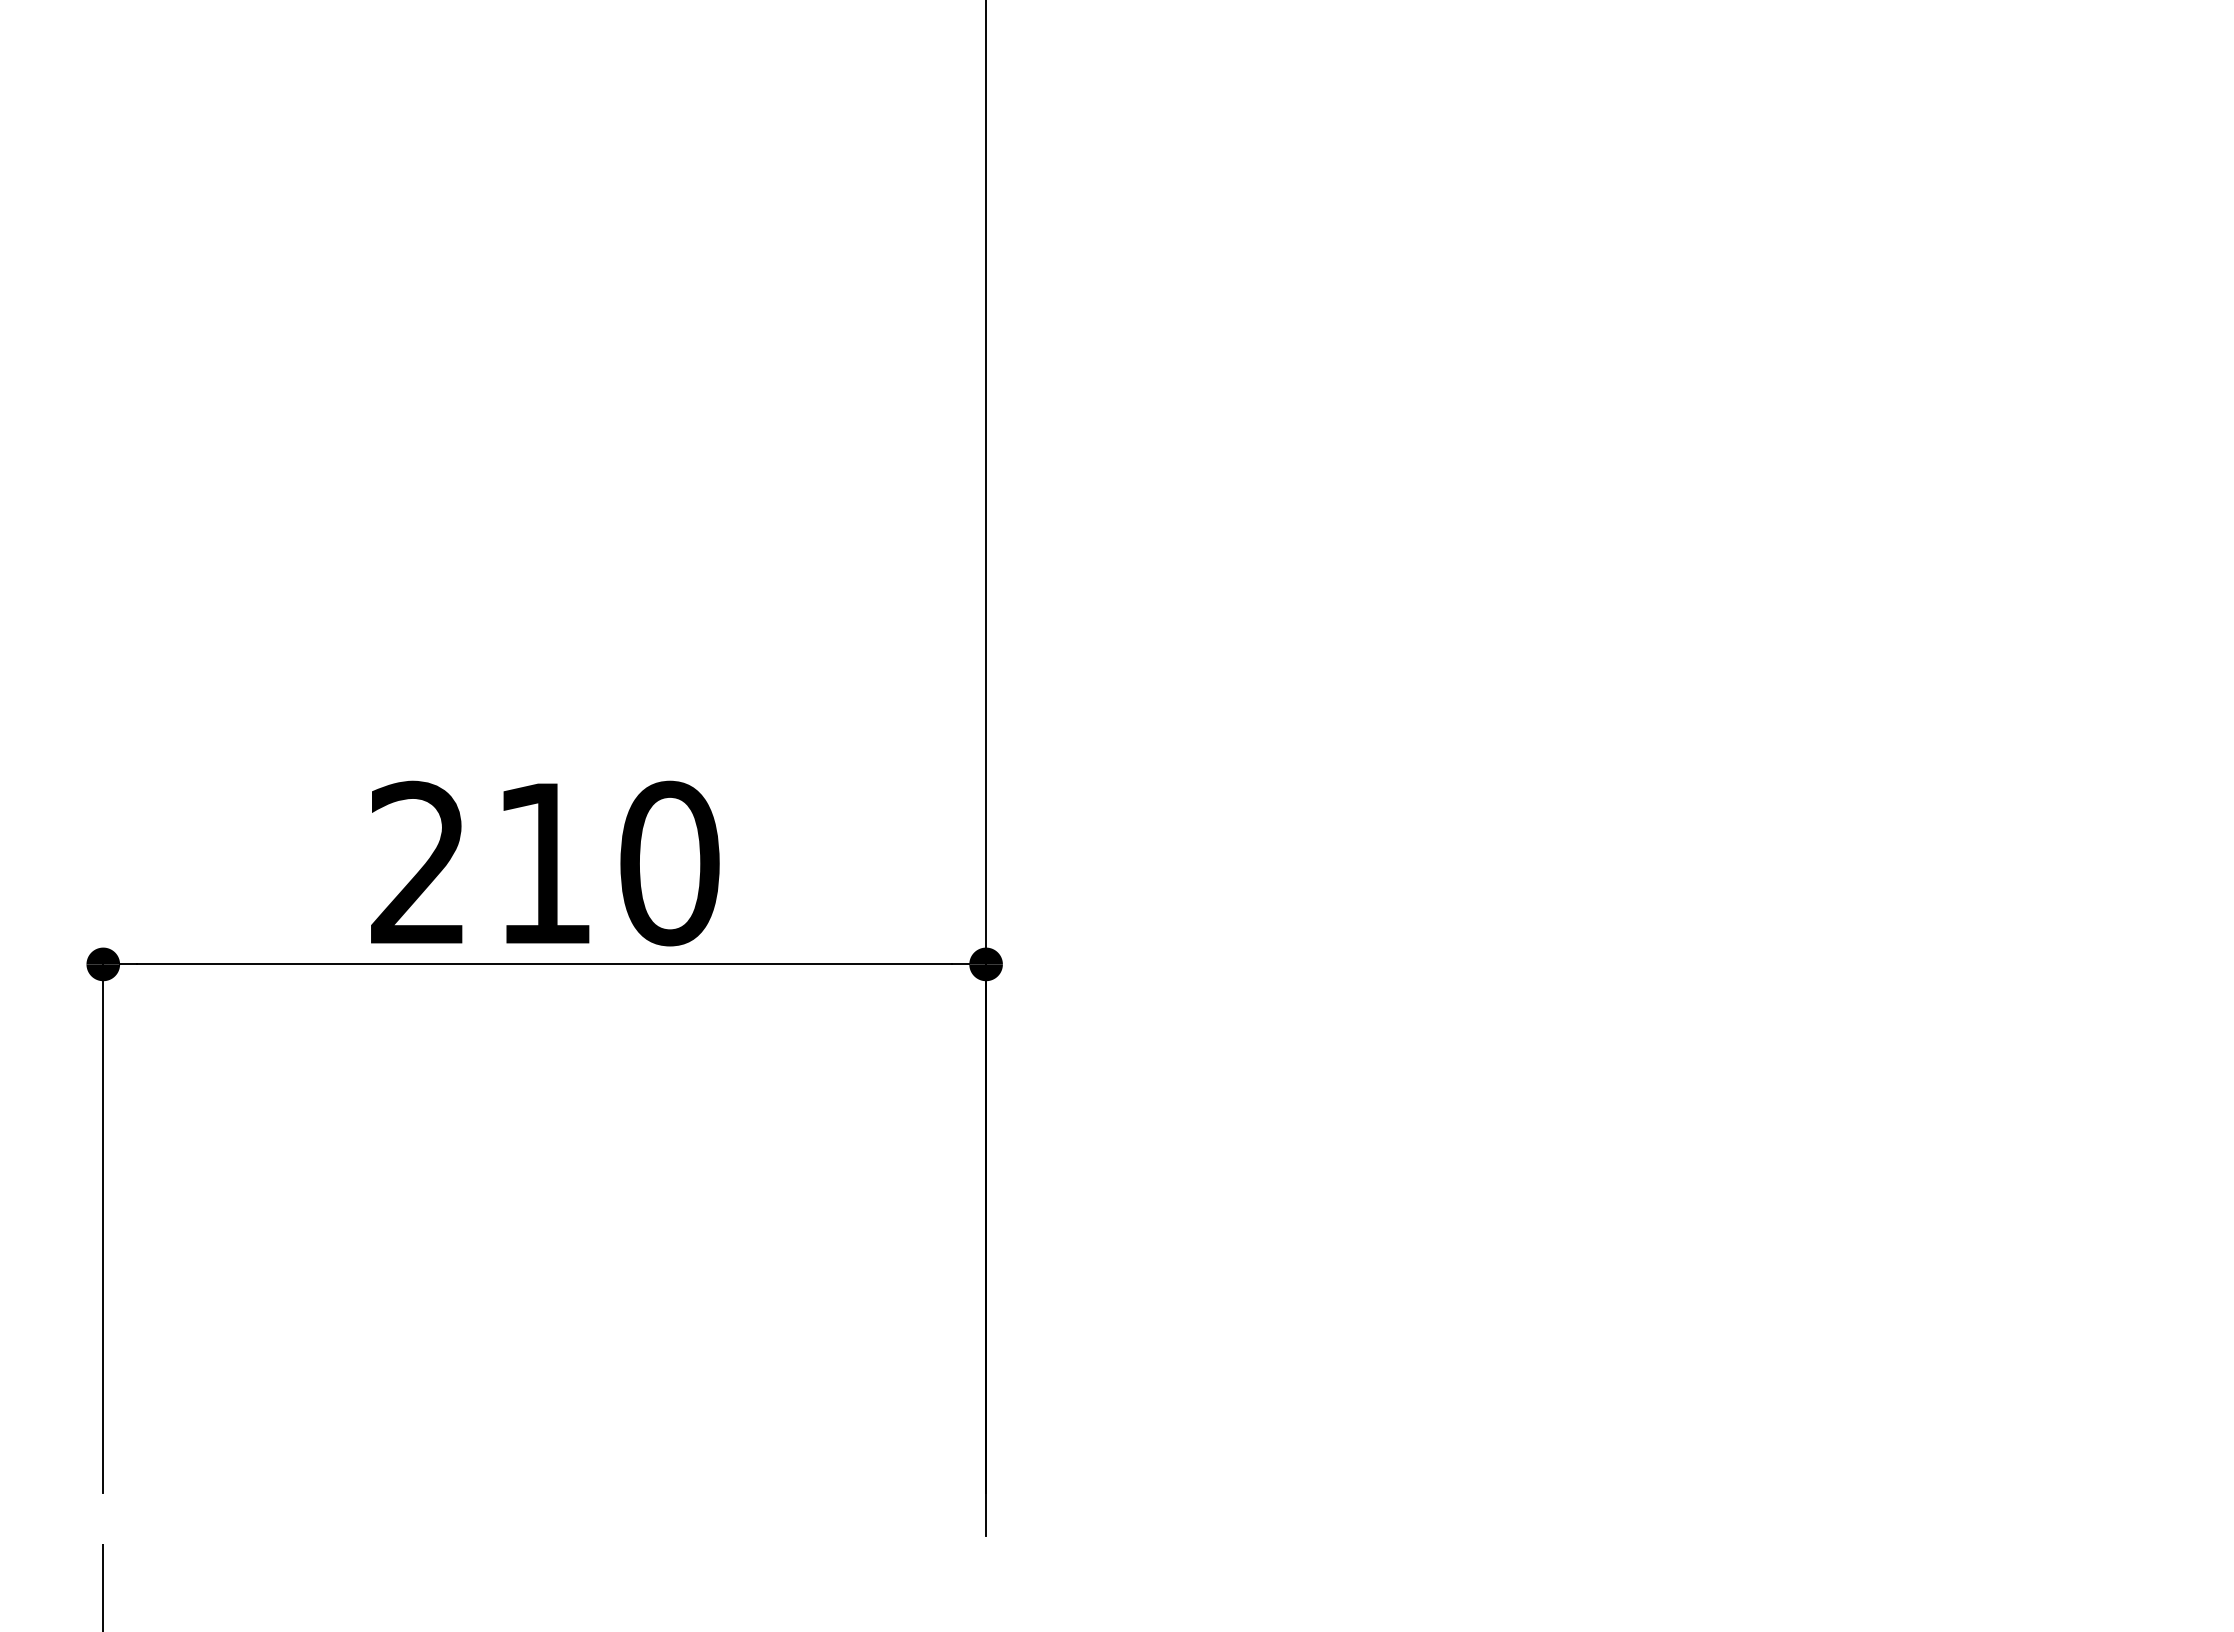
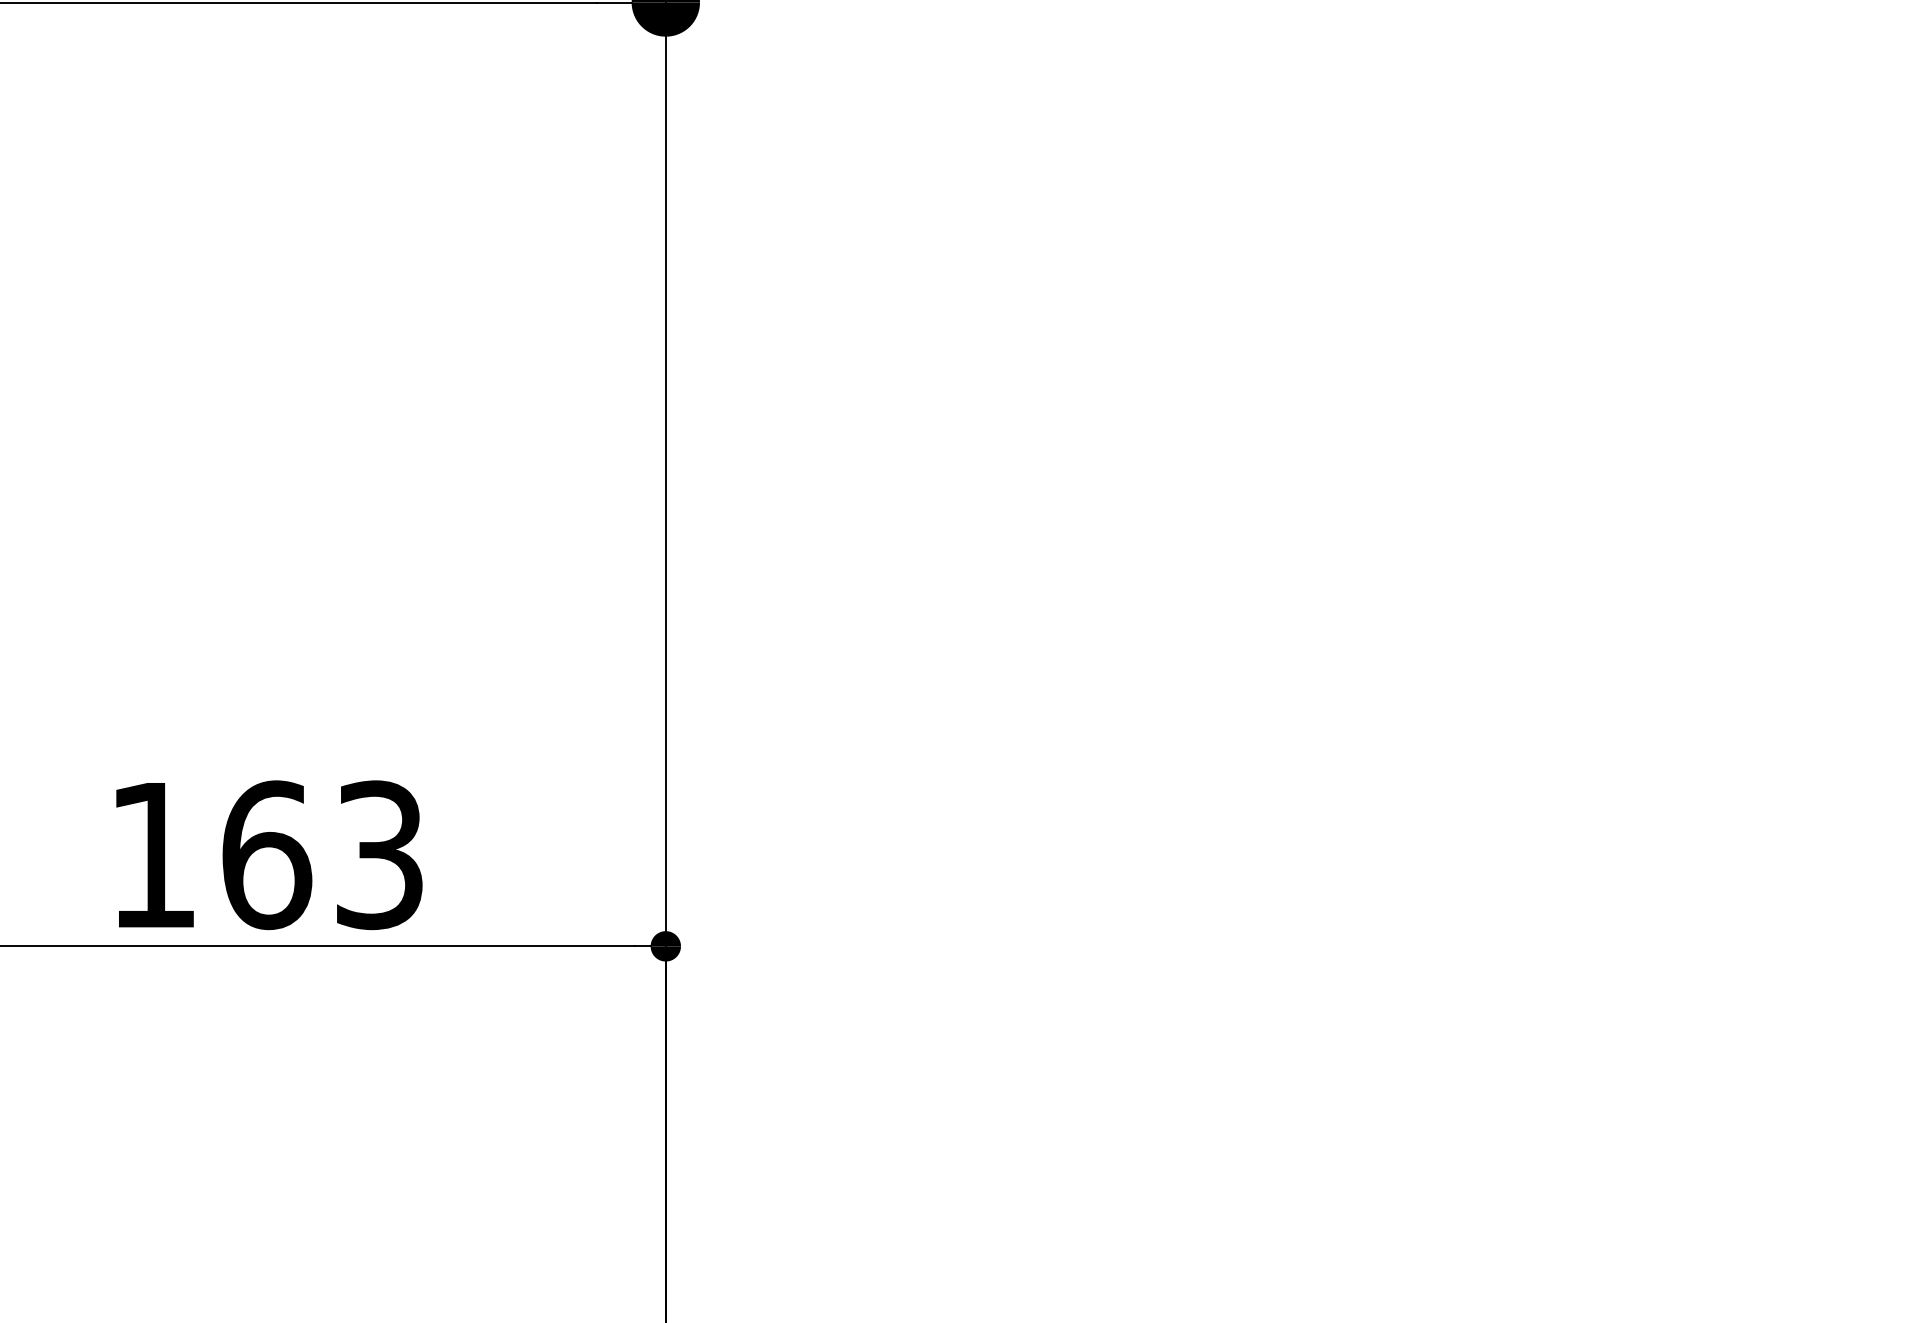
text: (545, 863) -> (267, 855), 210 -> 163

